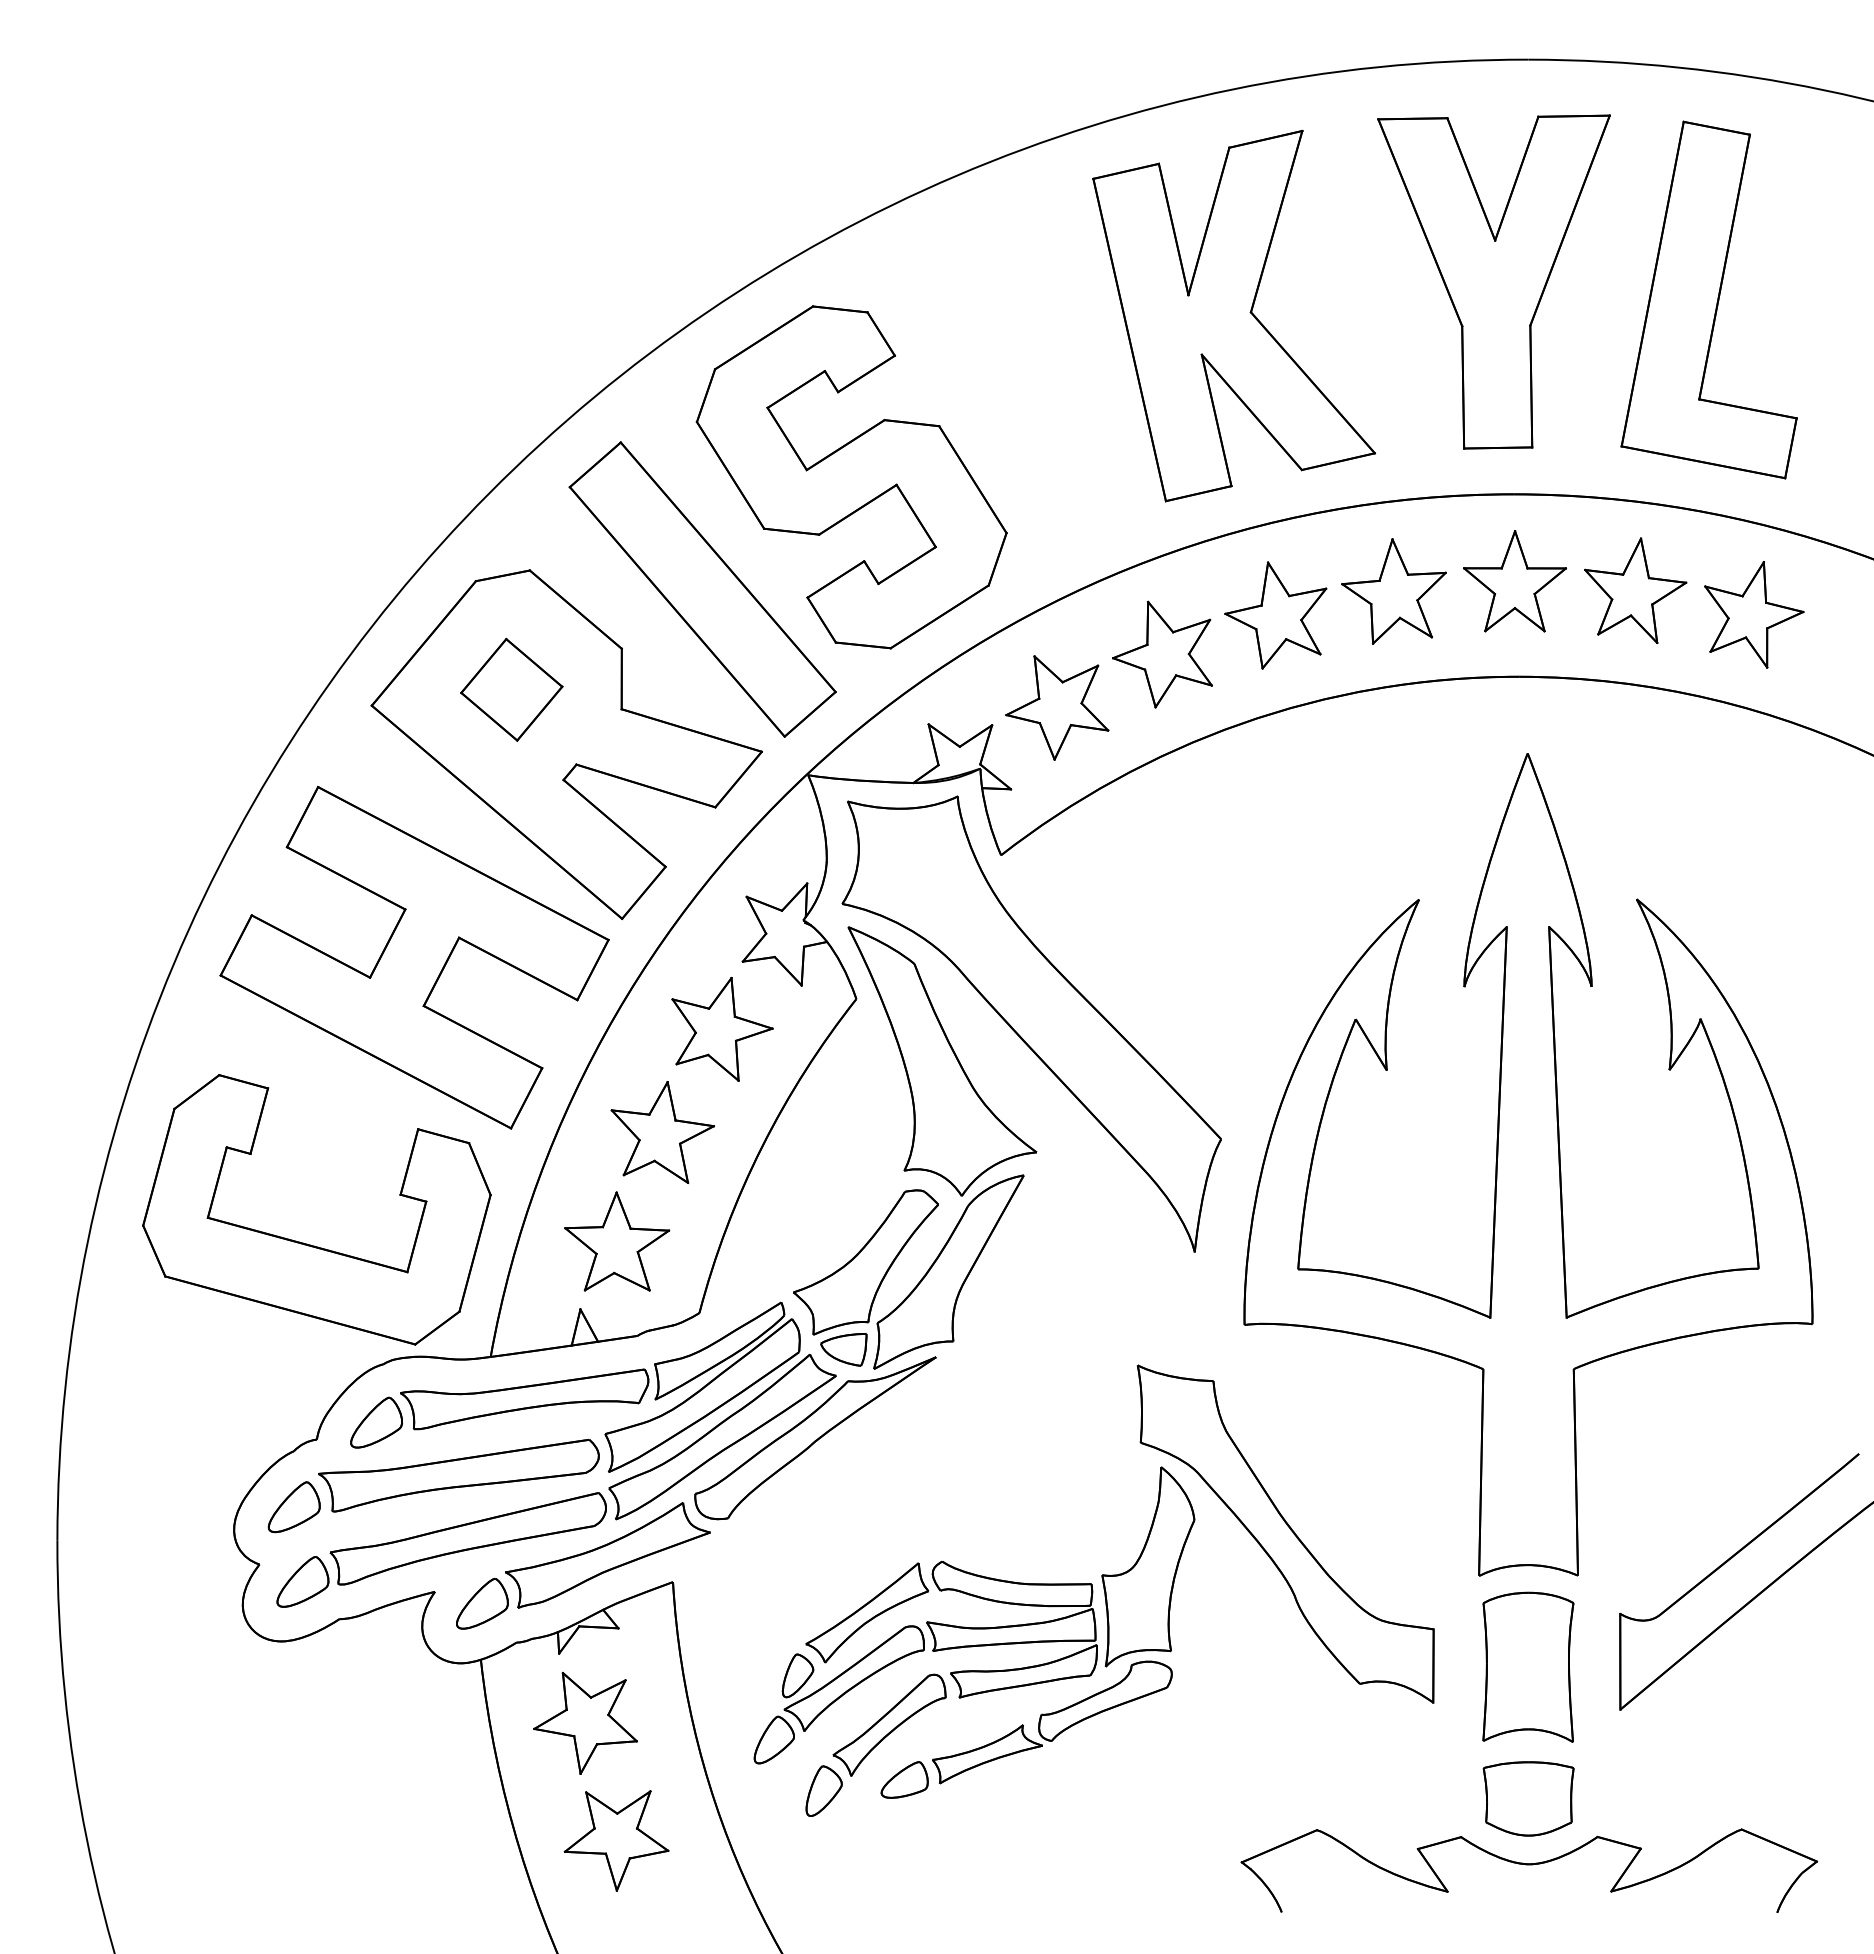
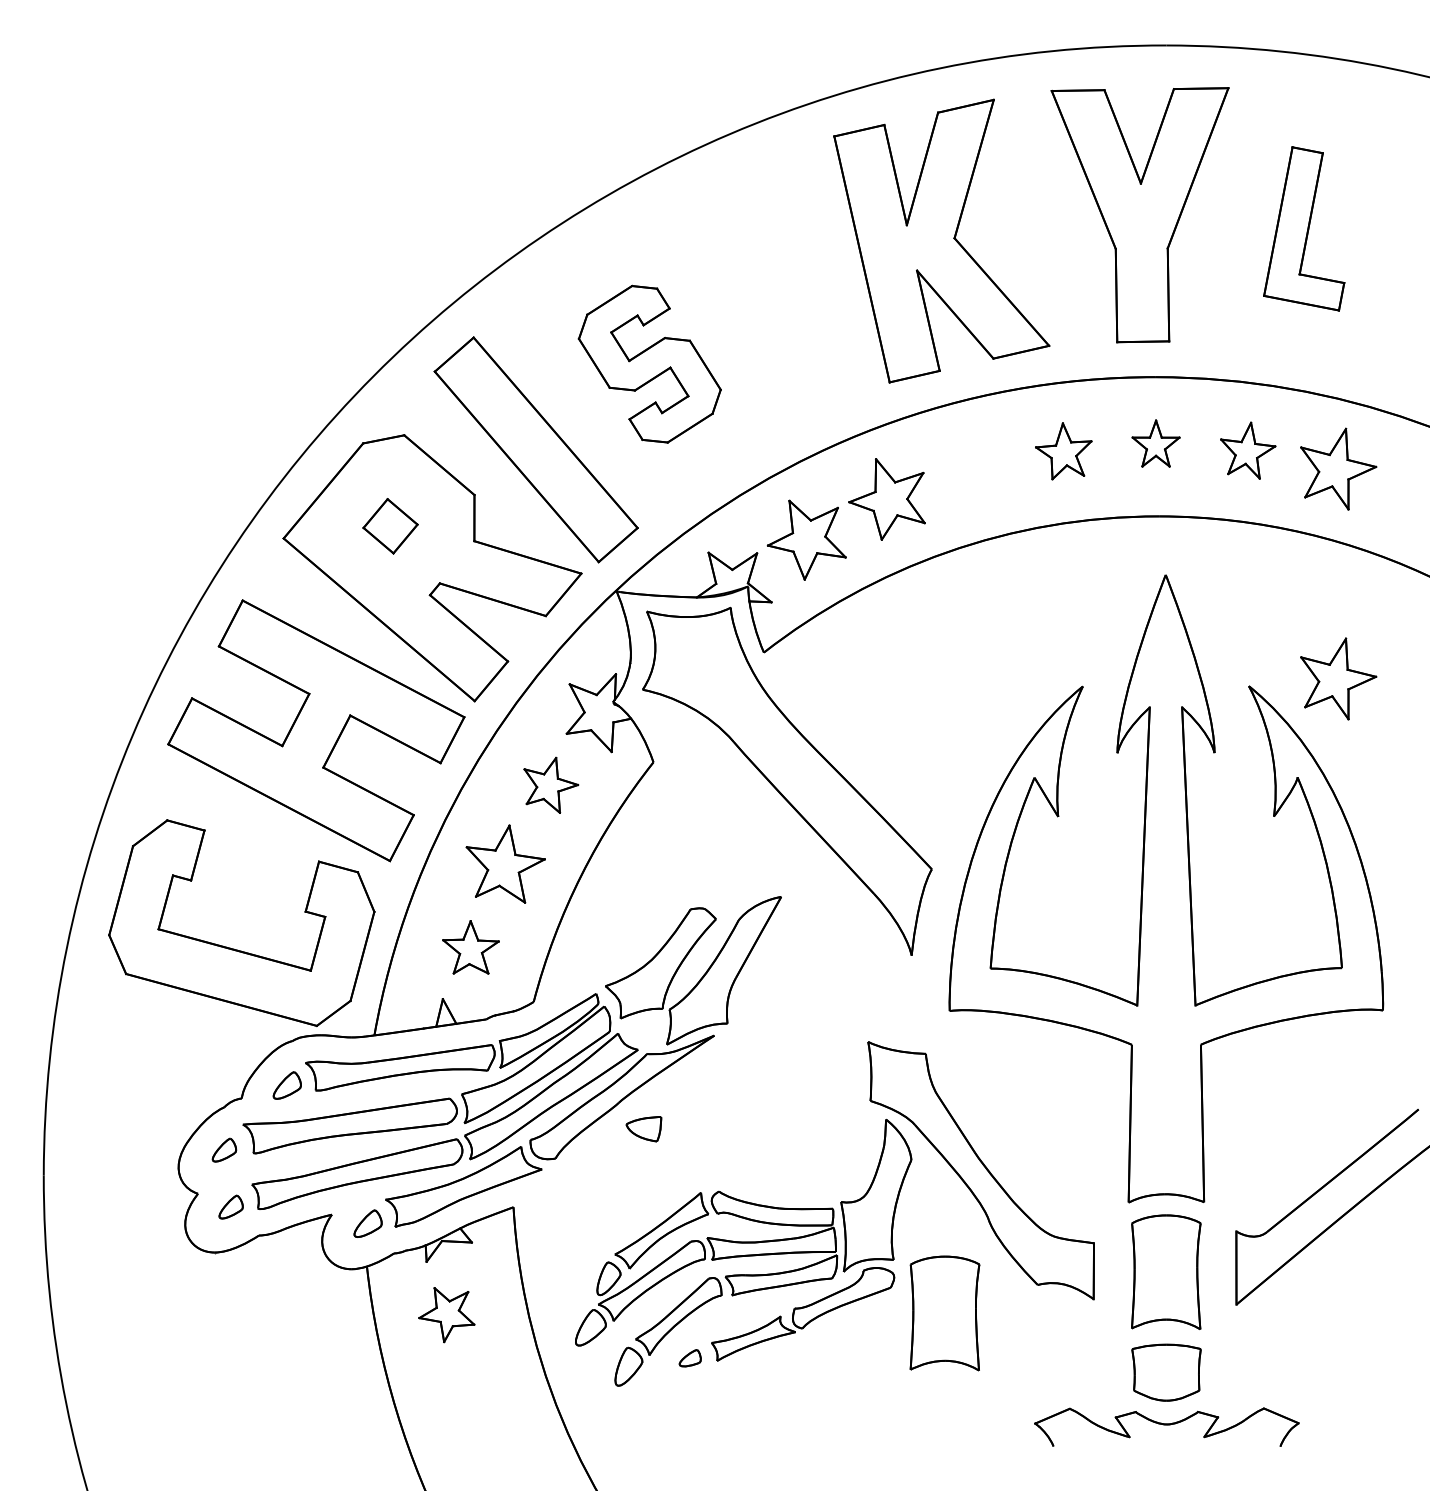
part: (1708, 299) -> (1303, 228), size x0.6
part: (851, 477) -> (649, 364), size x0.6
part: (1514, 581) -> (1155, 443), size x0.6
part: (1635, 590) -> (1248, 450), size x0.7
part: (1393, 591) -> (1063, 451), size x0.7
part: (1275, 615) -> (973, 469), removed
part: (511, 689) -> (390, 526), size x0.7
part: (1754, 889) -> (1338, 678), added
part: (722, 1028) -> (551, 784), size x0.7
part: (942, 1061) -> (719, 809), removed
part: (617, 1241) -> (471, 947), size x0.7
part: (843, 1349) -> (643, 1128), moved
part: (376, 1422) -> (287, 1085), size x0.7
part: (293, 1507) -> (223, 1150), size x0.6
part: (302, 1581) -> (230, 1206), size x0.6
part: (482, 1603) -> (368, 1223), size x0.7
part: (1238, 1720) -> (945, 1312), added
part: (585, 1723) -> (446, 1315), size x0.7
part: (904, 1779) -> (690, 1357), size x0.6
part: (616, 1840) -> (470, 1404), removed
part: (1528, 1870) -> (1166, 1427), size x0.6

